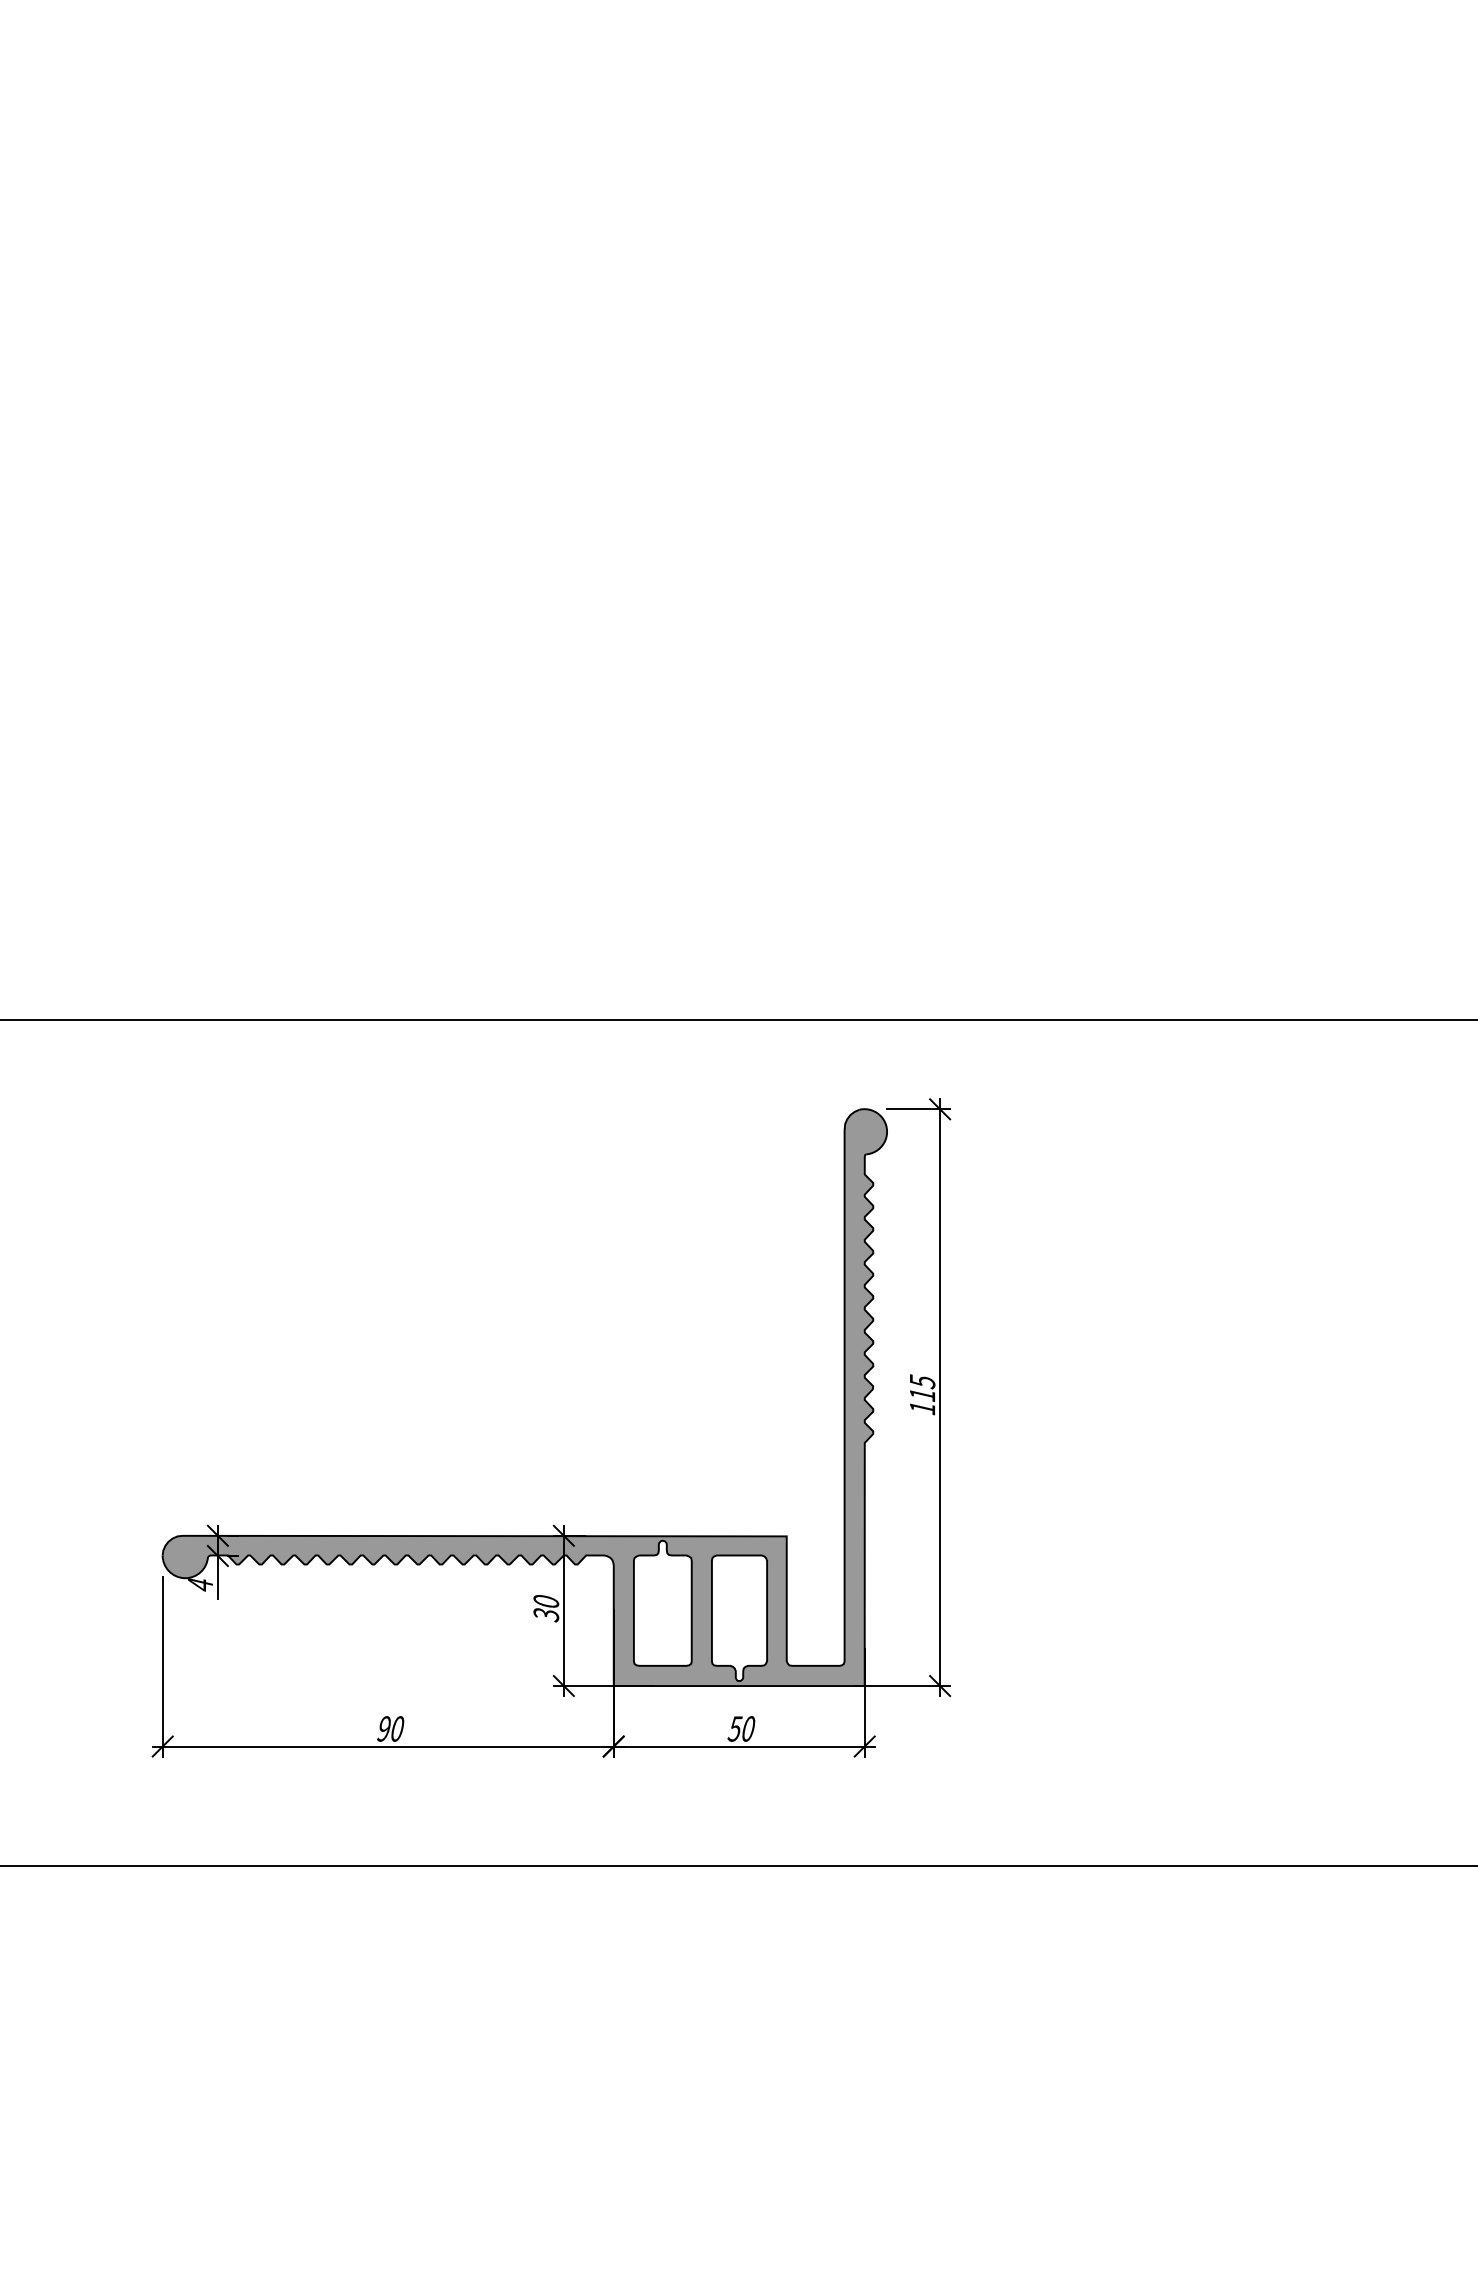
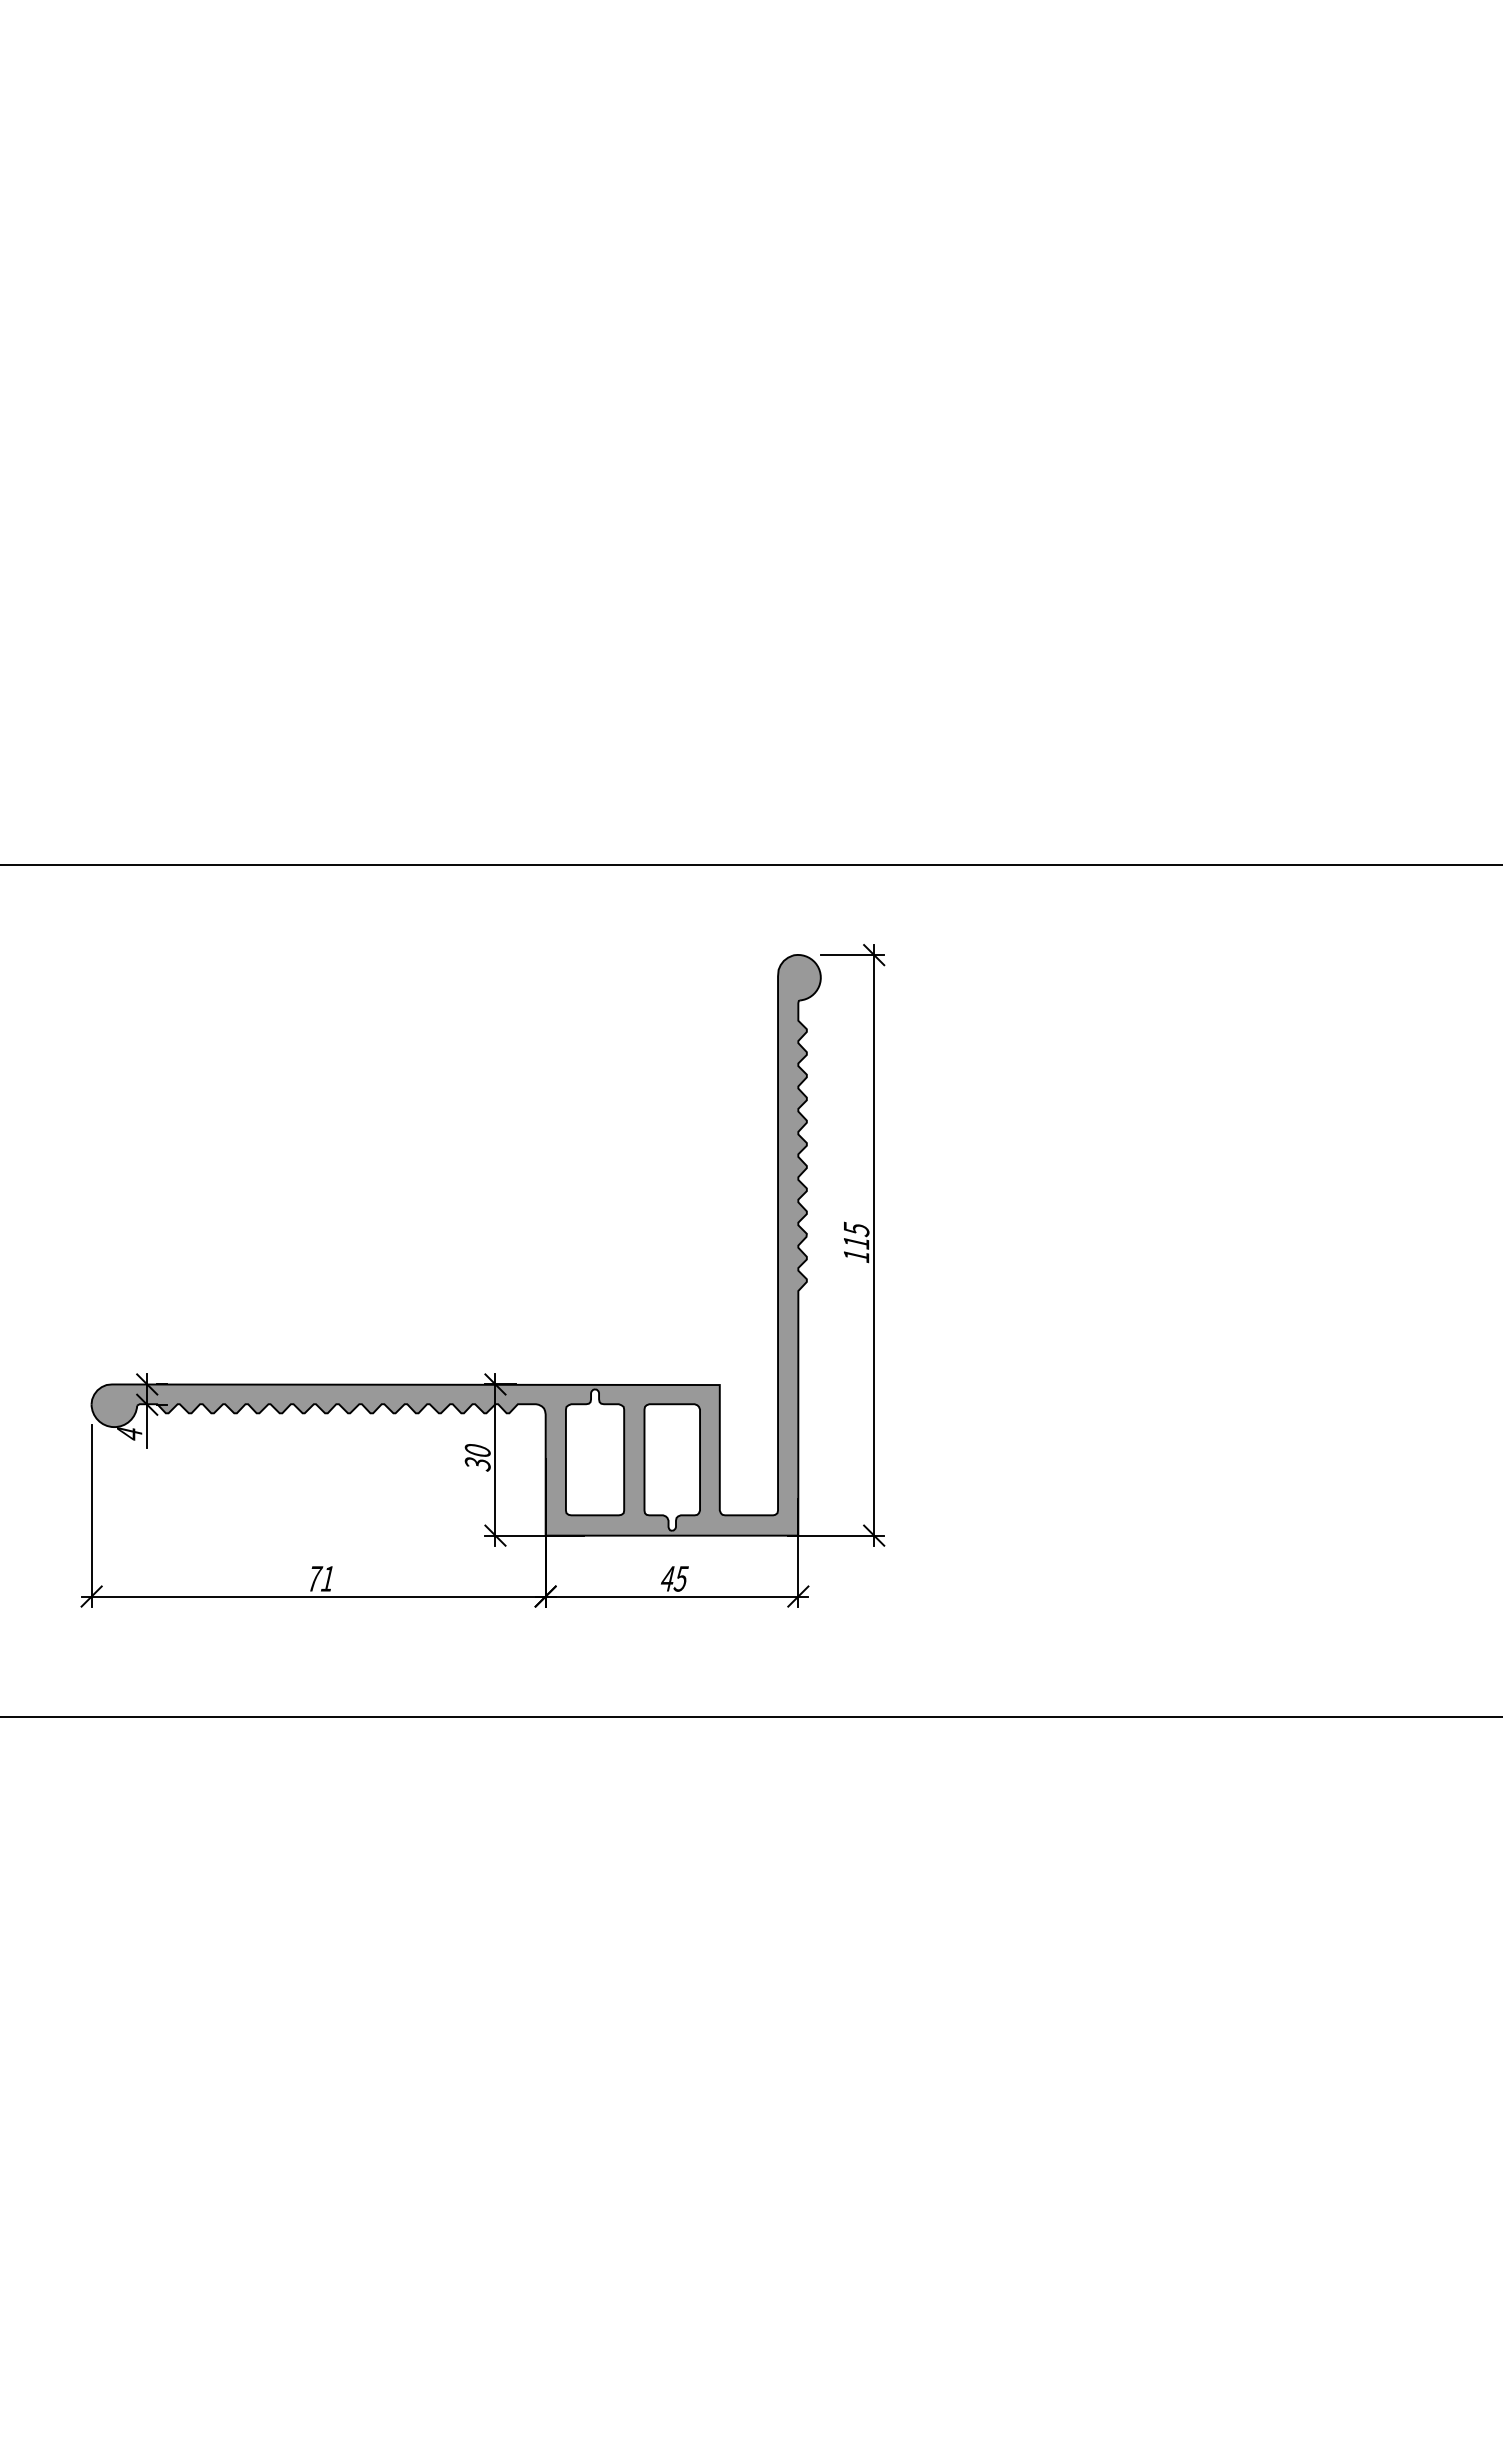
text: (390, 1728) -> (320, 1578), 90 -> 71
text: (741, 1728) -> (674, 1578), 50 -> 45

